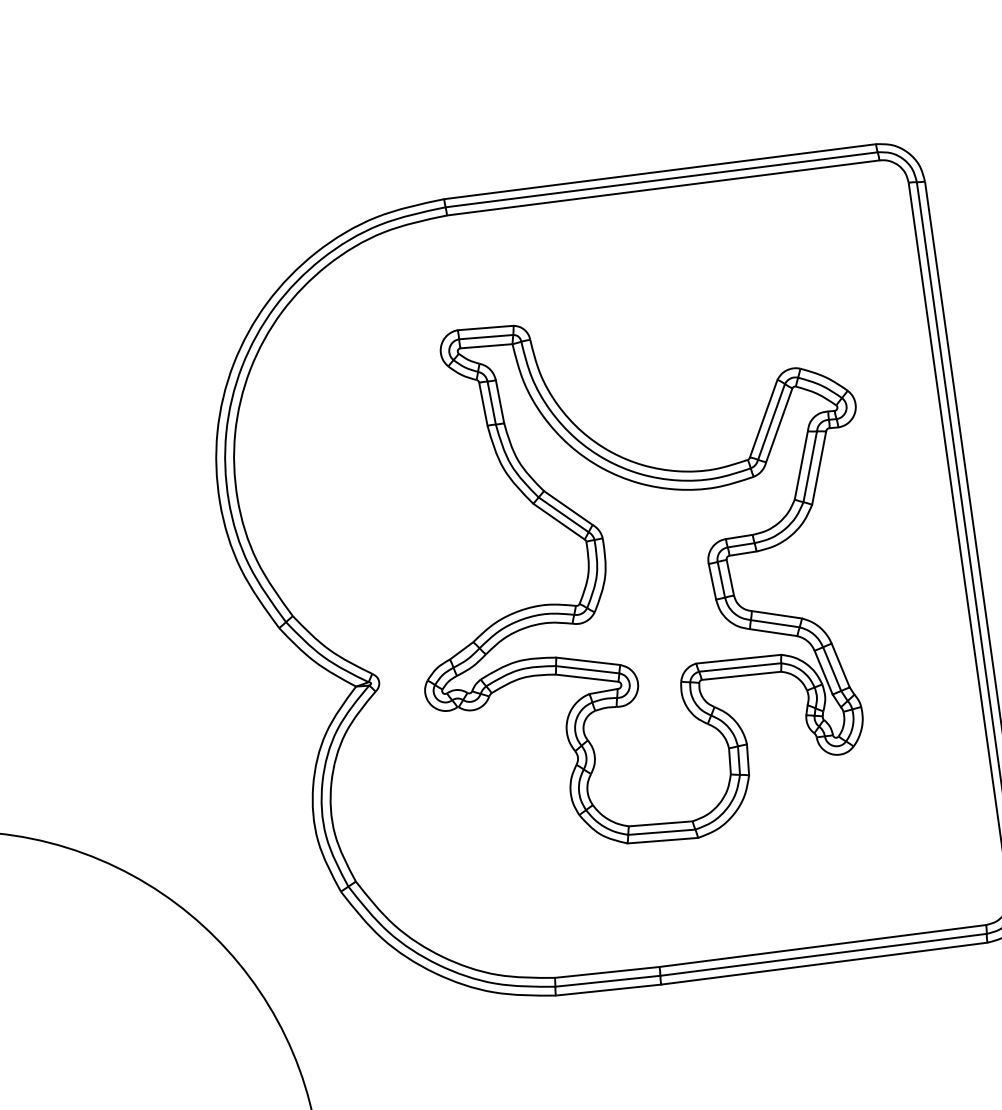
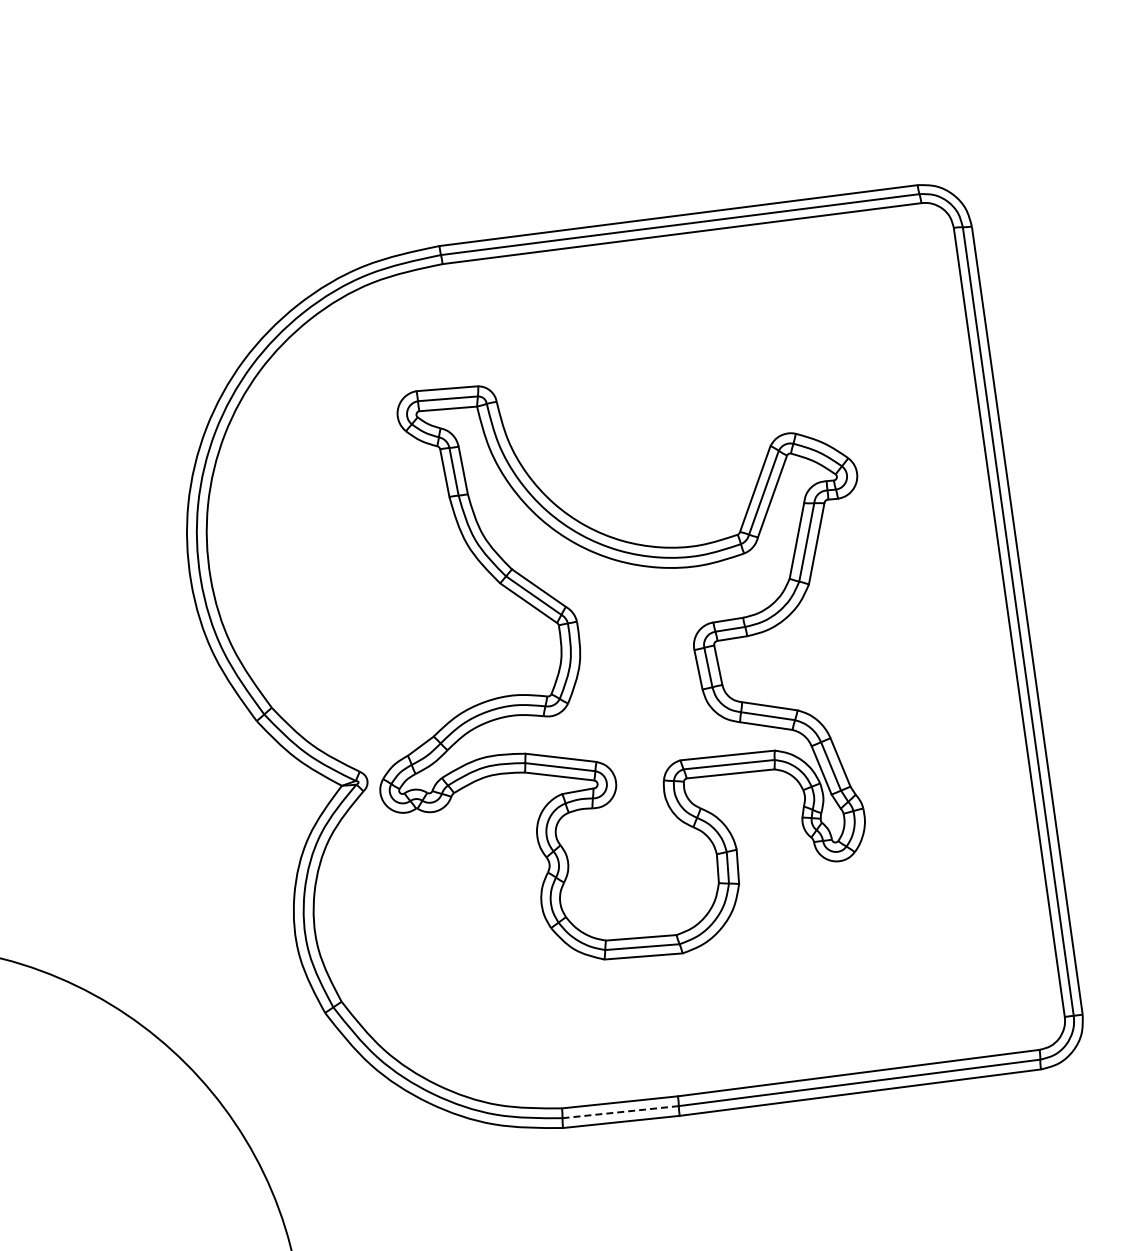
part: (643, 584) -> (622, 672), moved
line: (608, 981) -> (621, 1112), solid -> dashed

